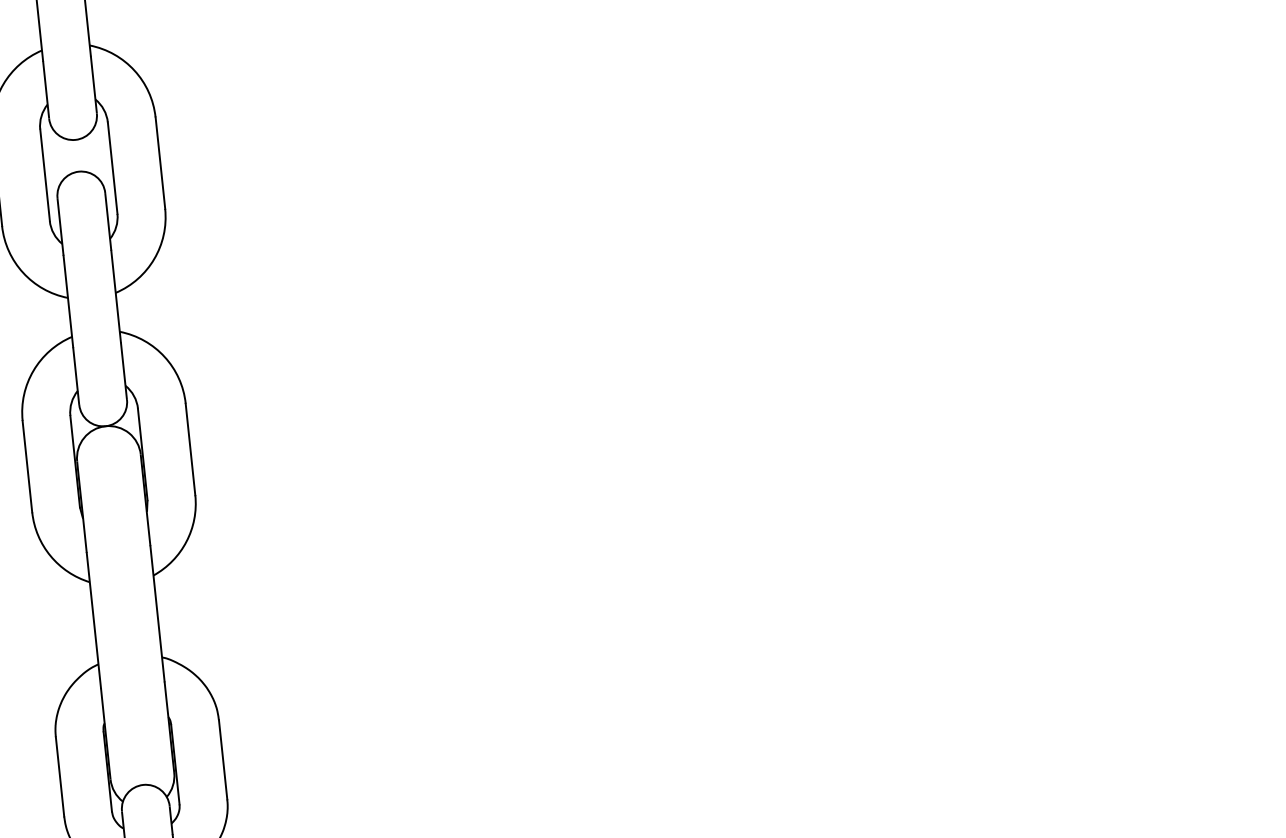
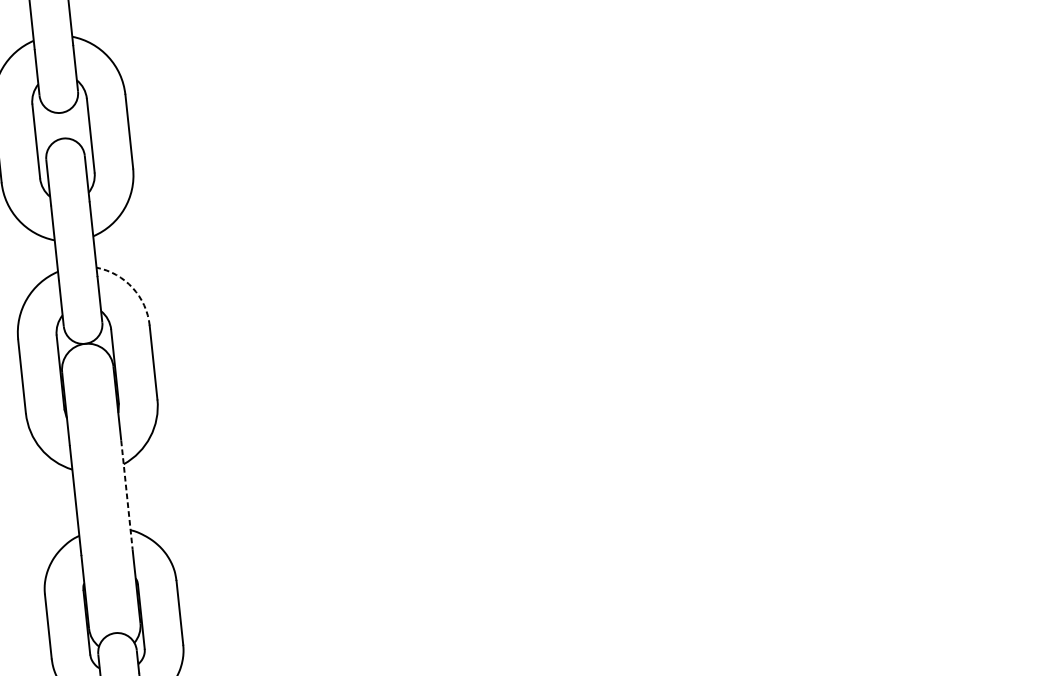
arc: (164, 356) -> (132, 287), solid -> dashed
line: (157, 613) -> (126, 494), solid -> dashed

